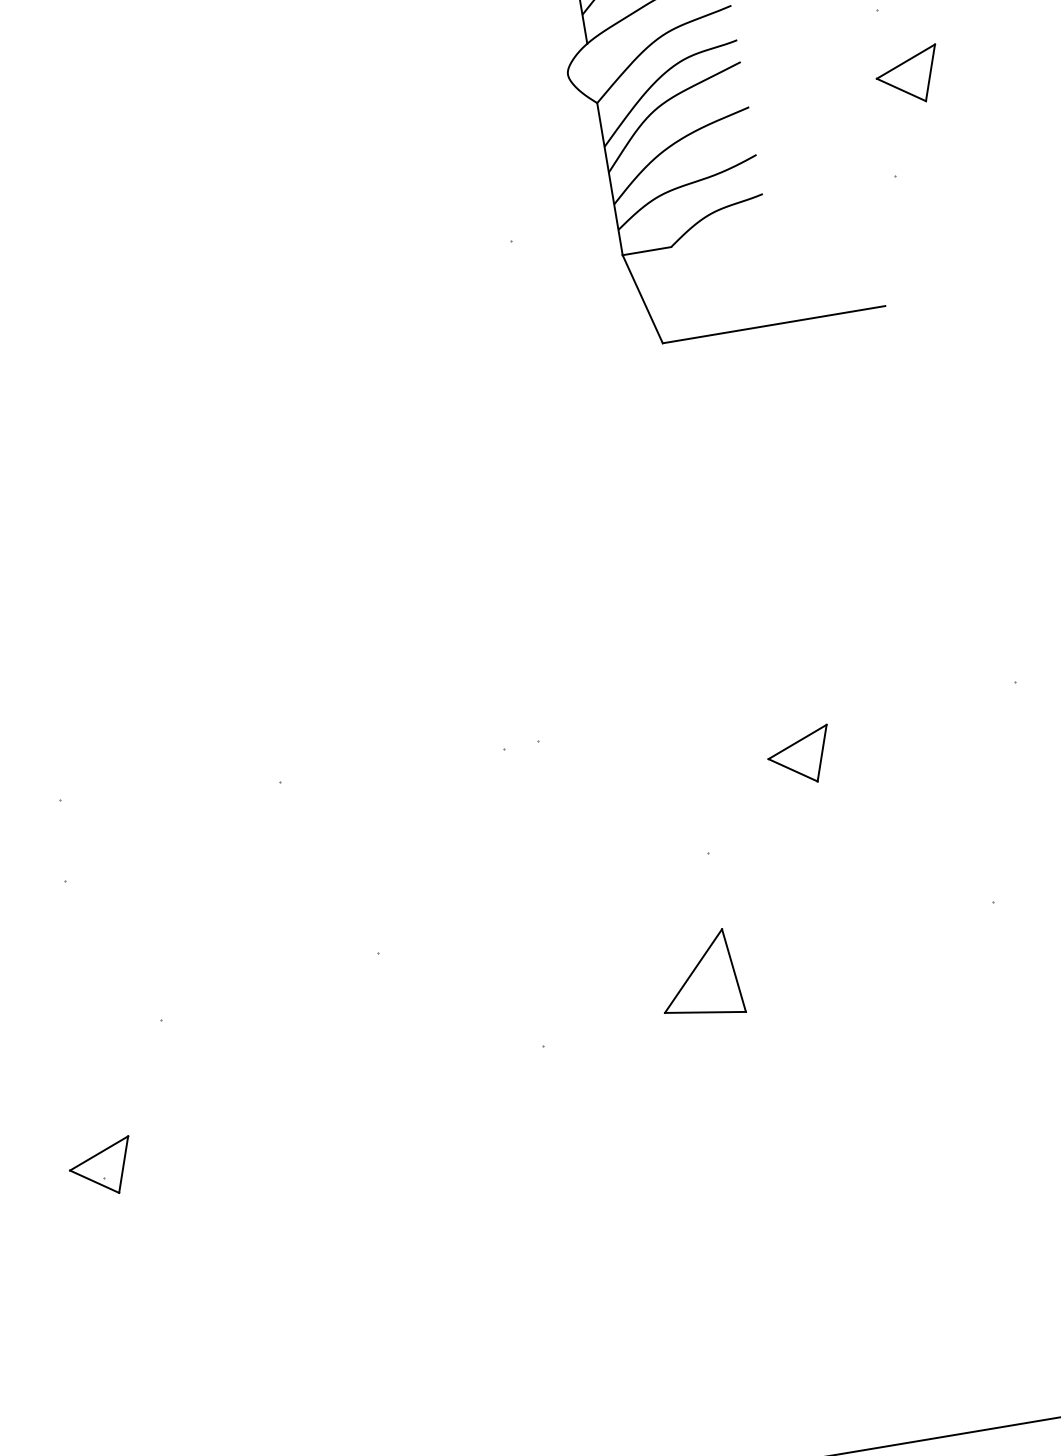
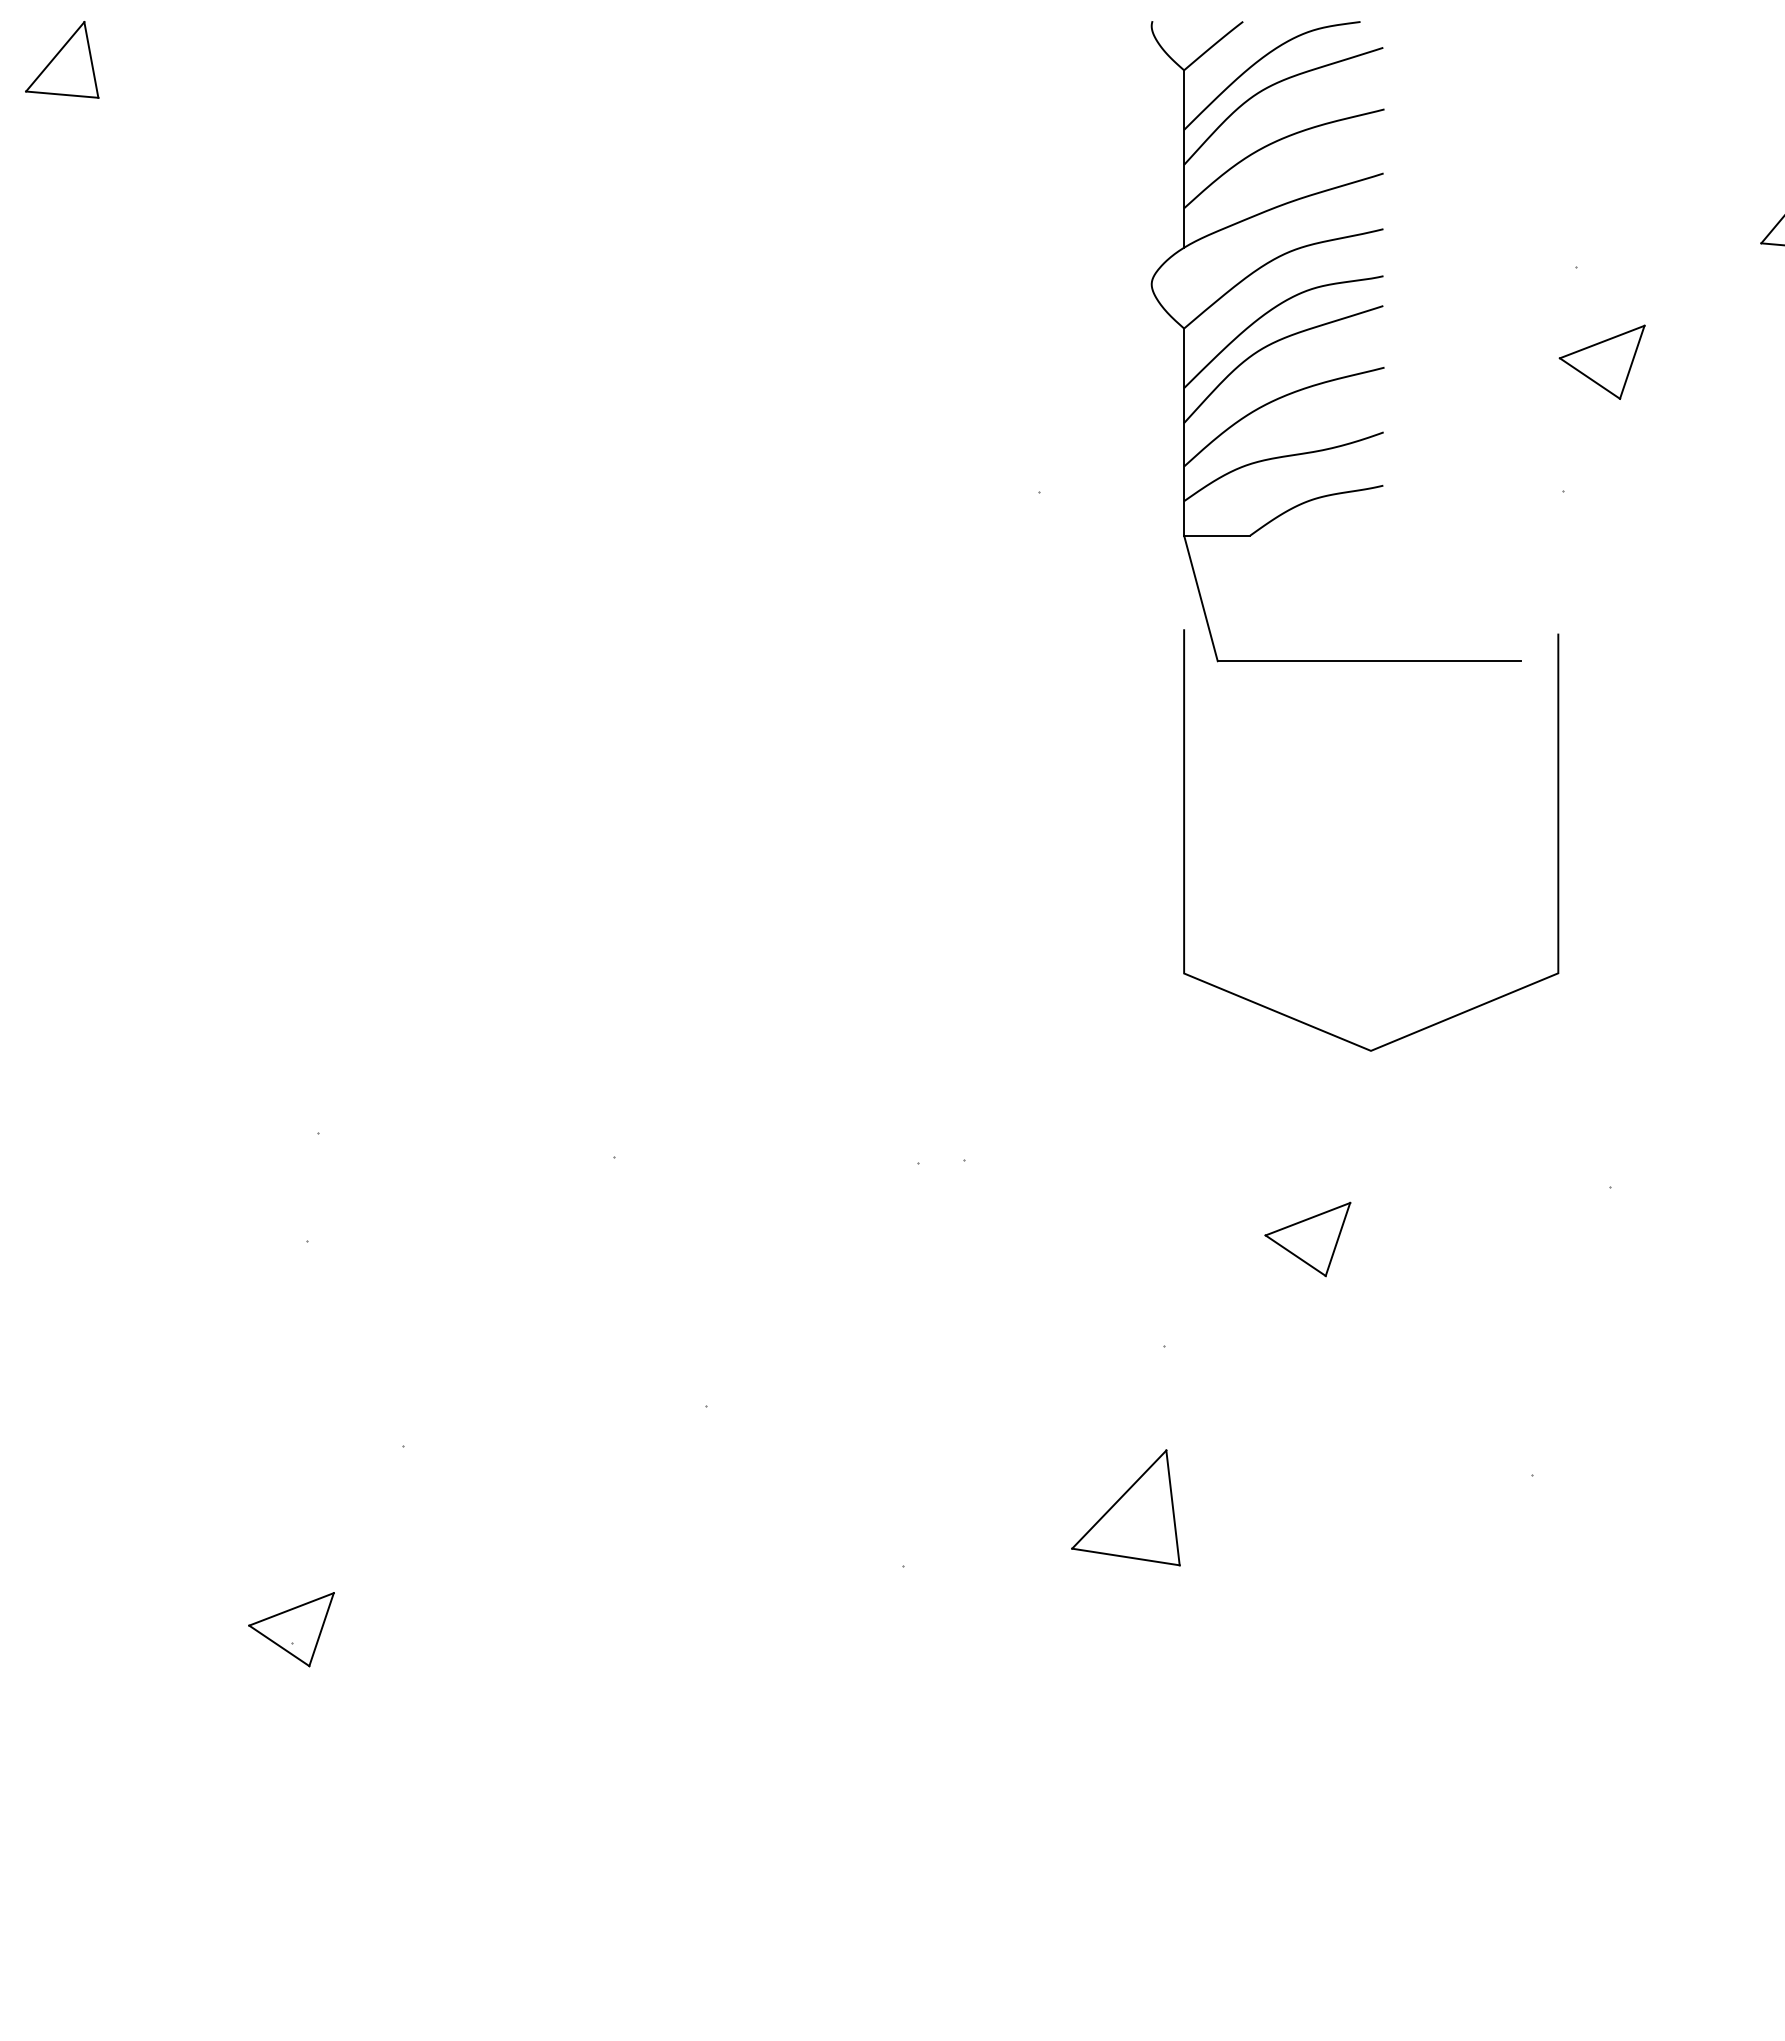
line: (934, 433) -> (1557, 840), added

